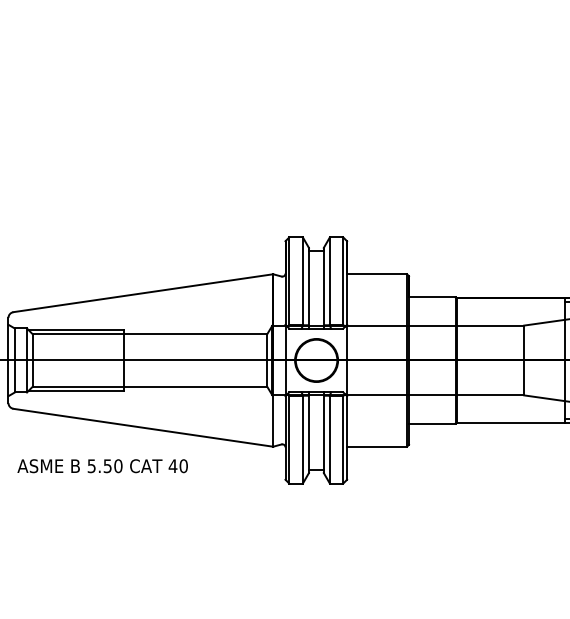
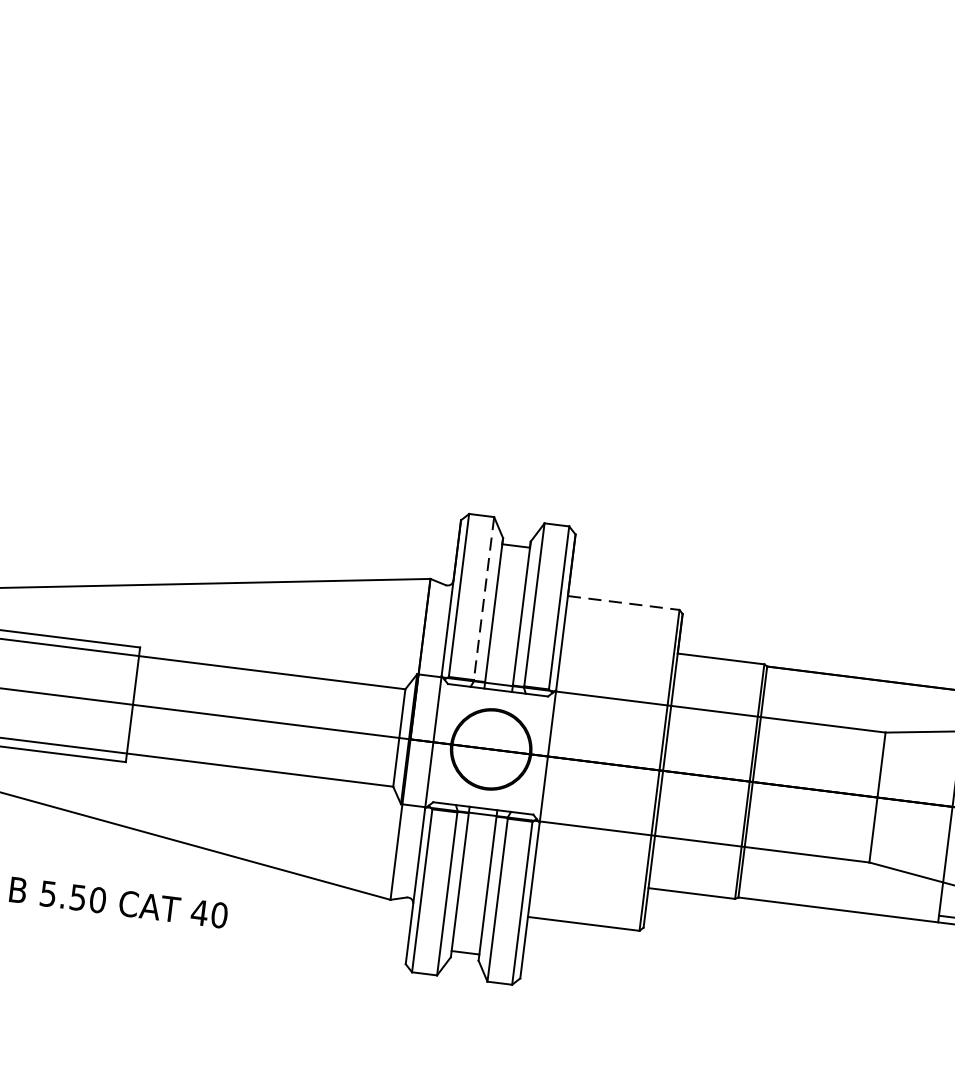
line: (377, 274) -> (624, 603), solid -> dashed
line: (302, 281) -> (483, 599), solid -> dashed

